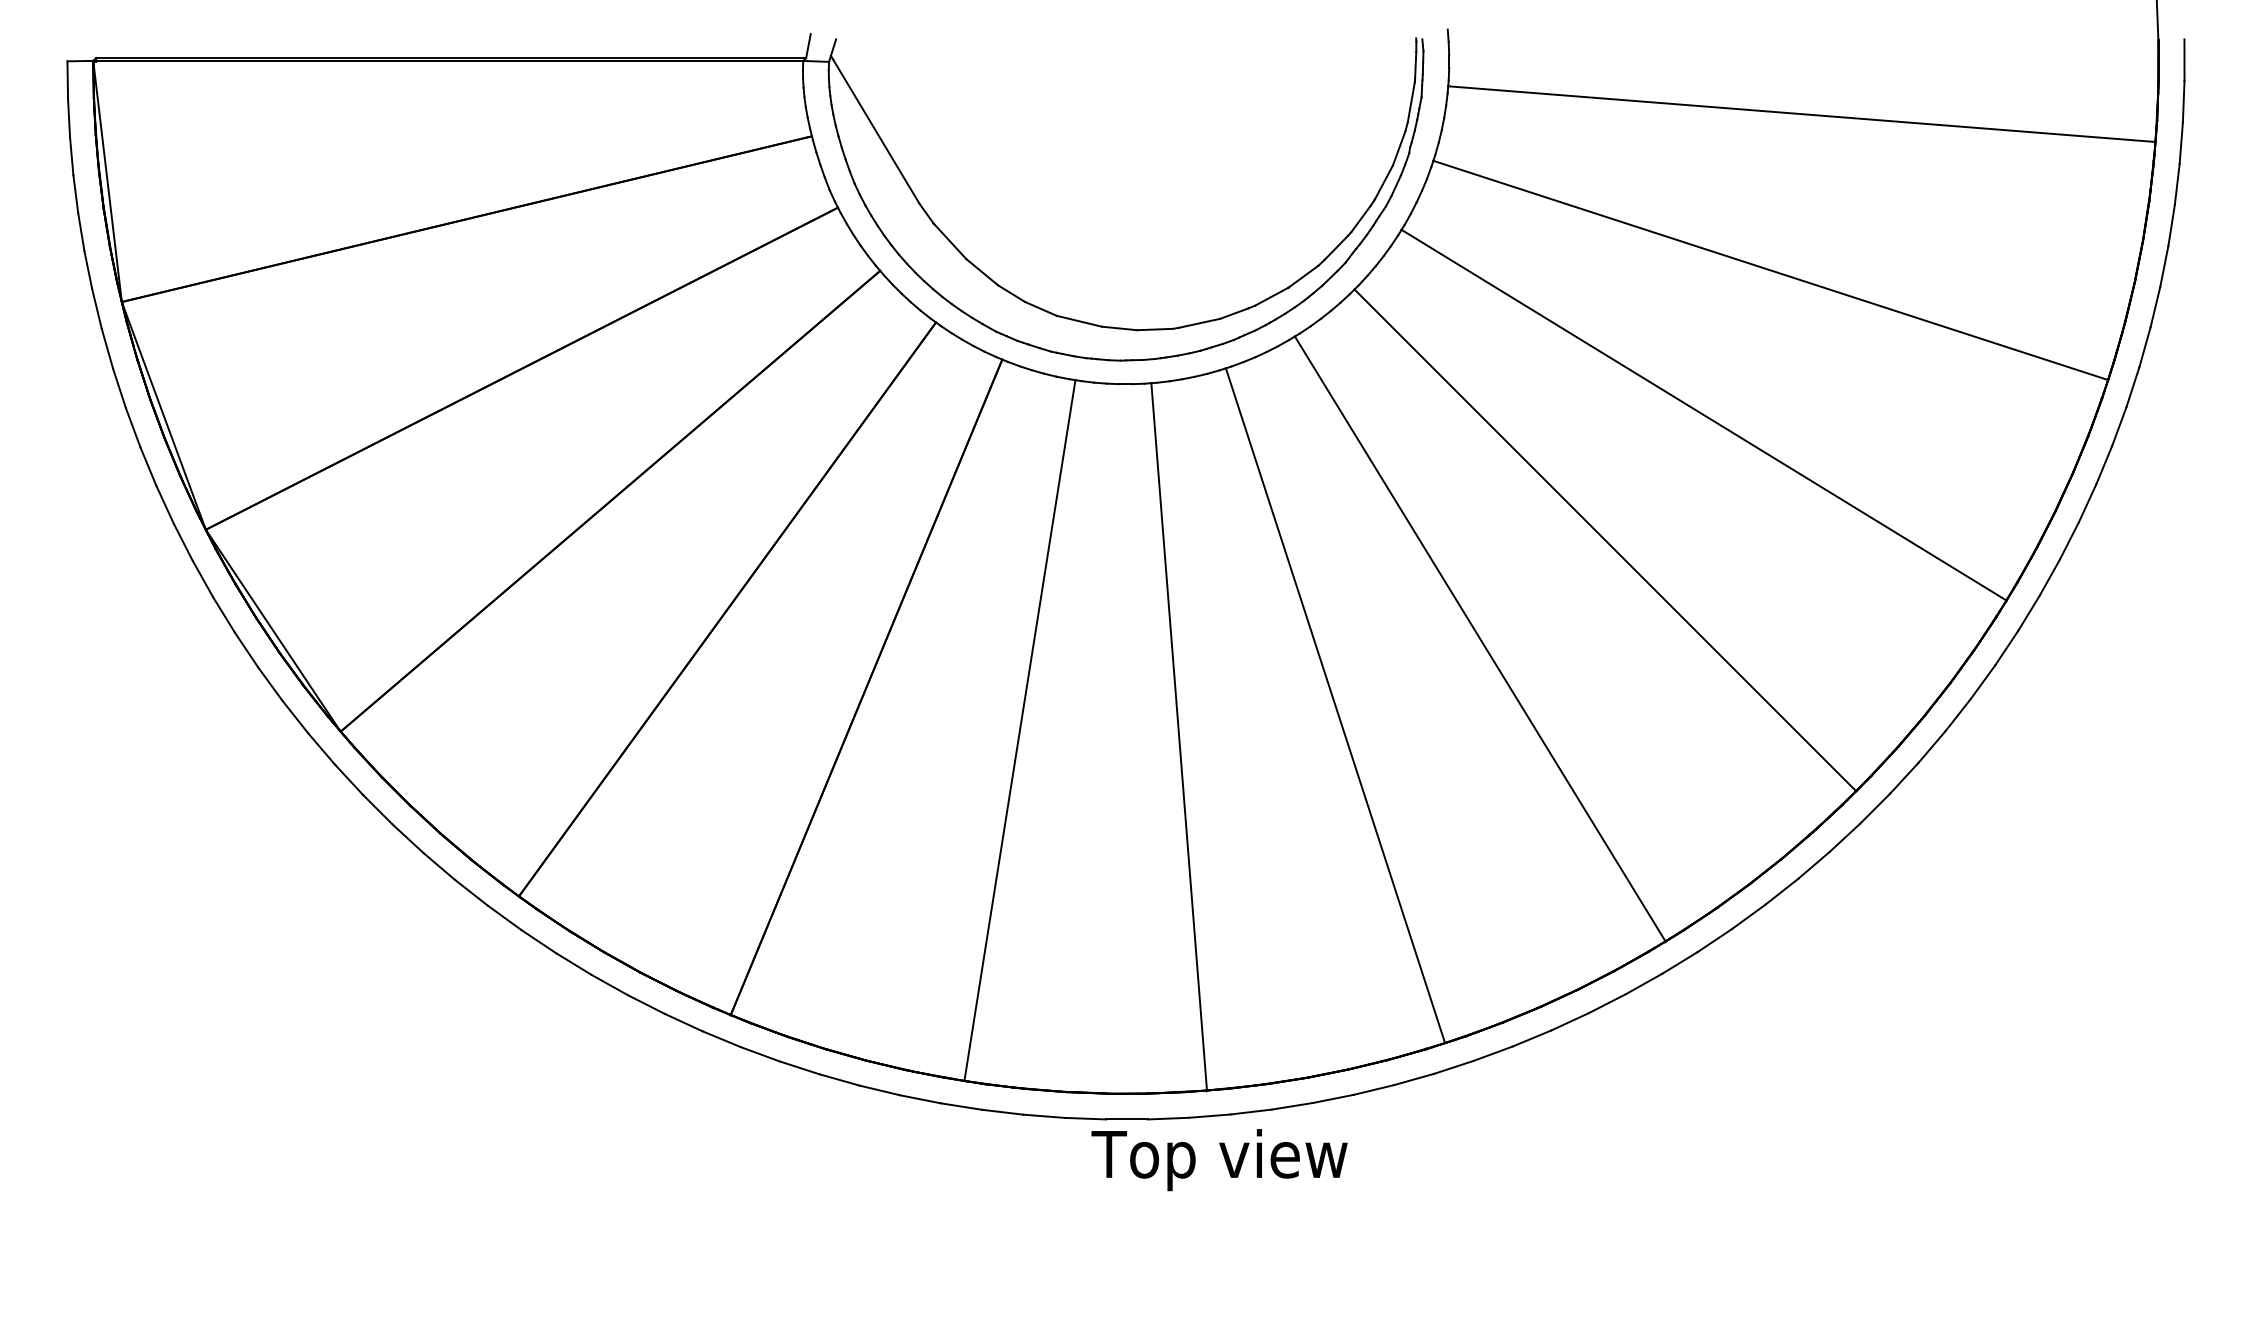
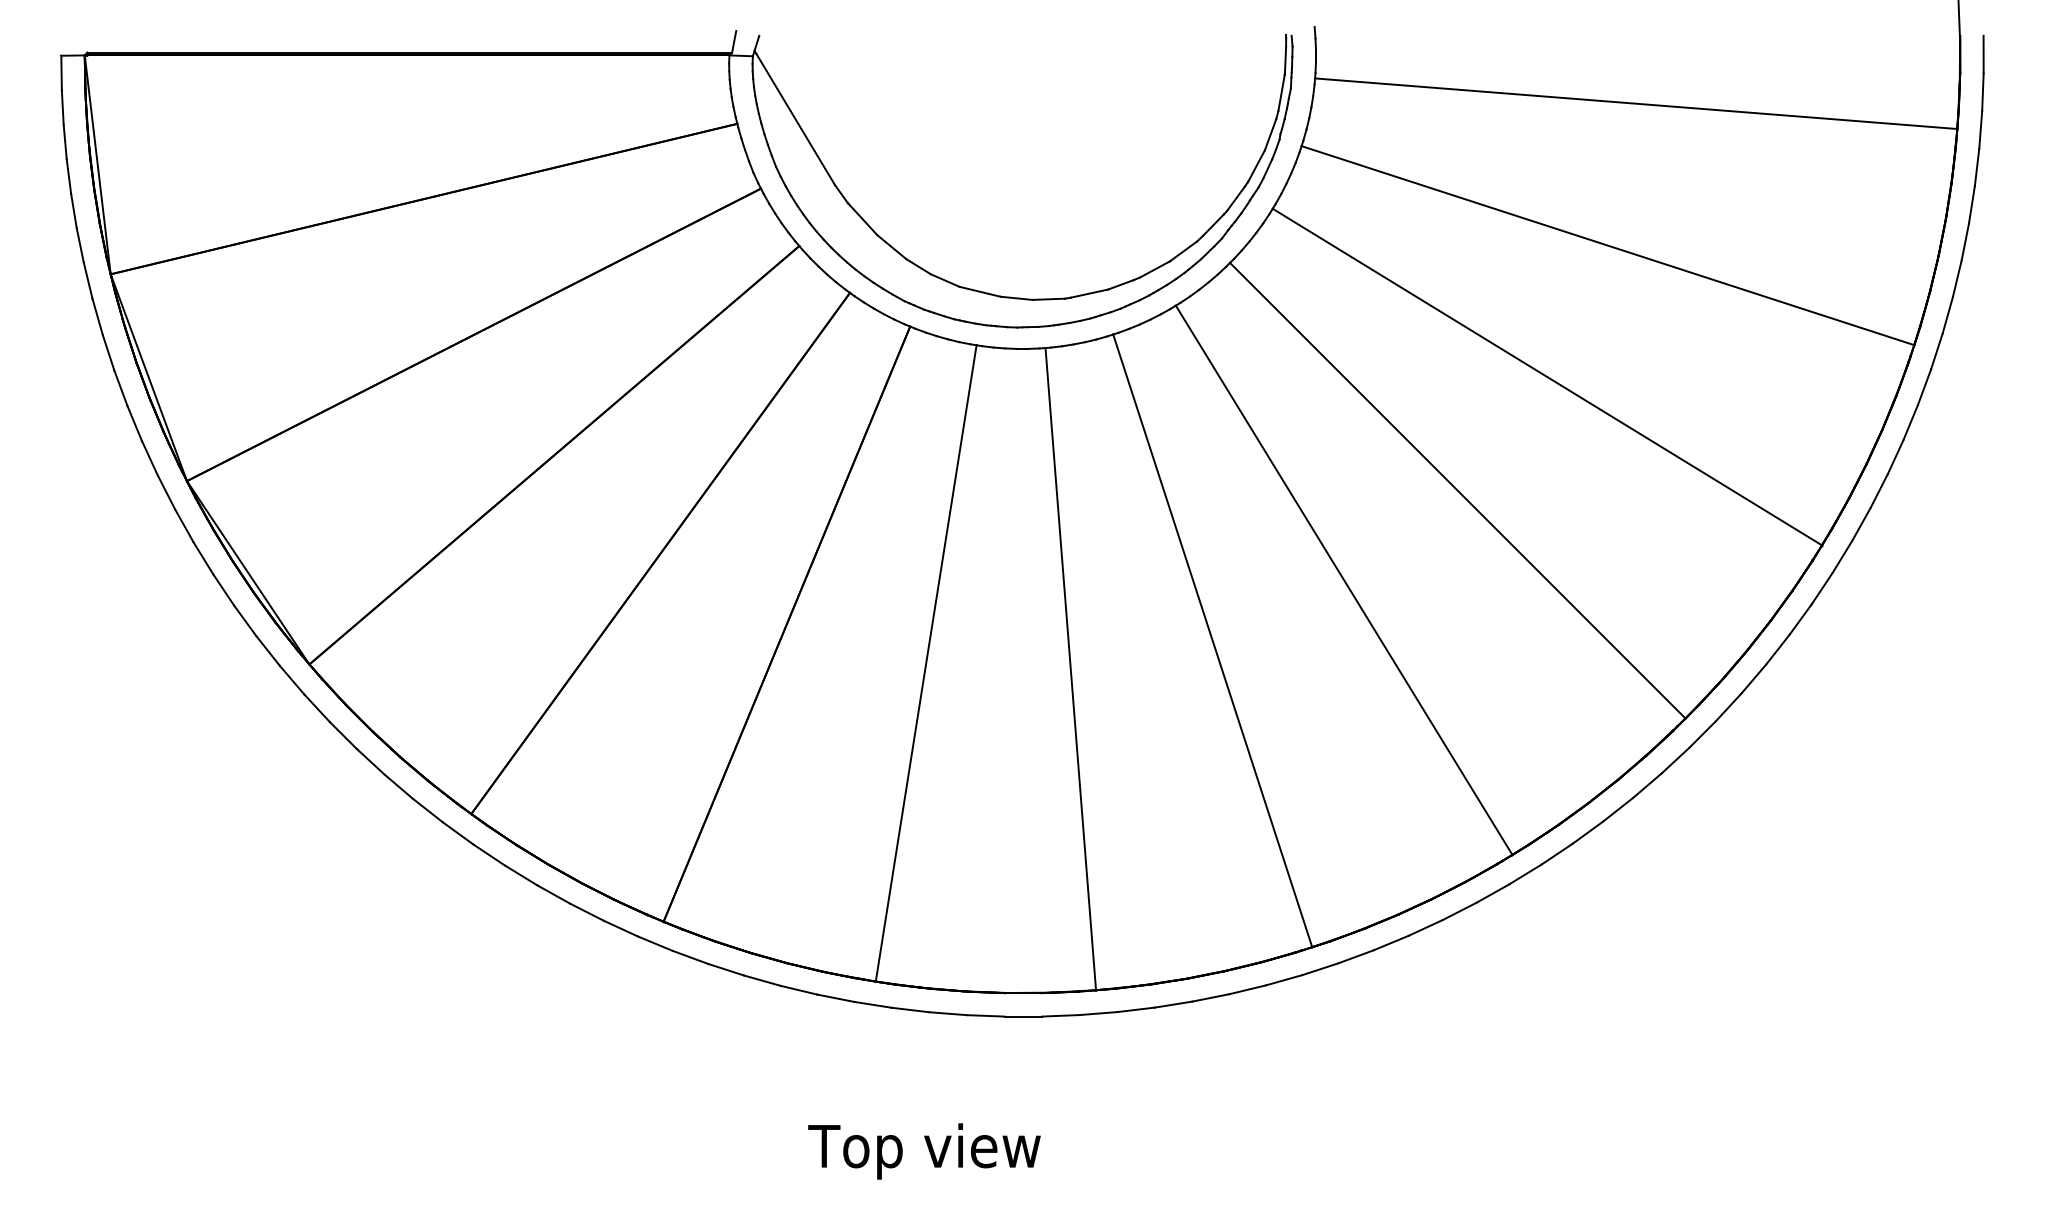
text: (1219, 1160) -> (924, 1151), moved

